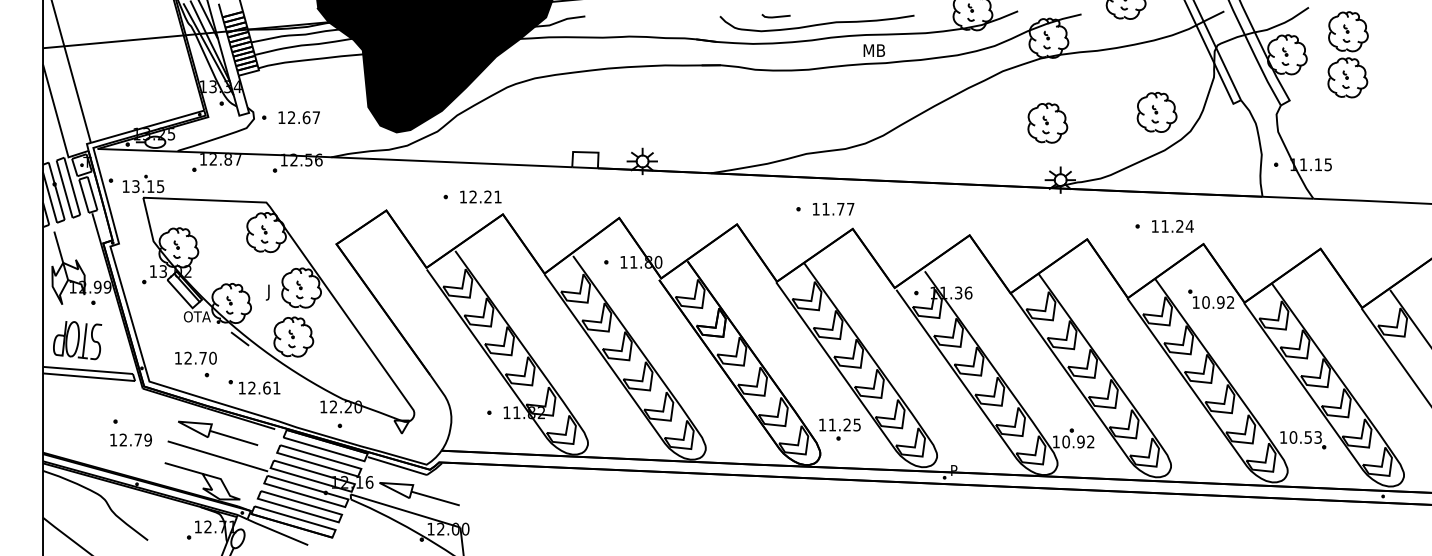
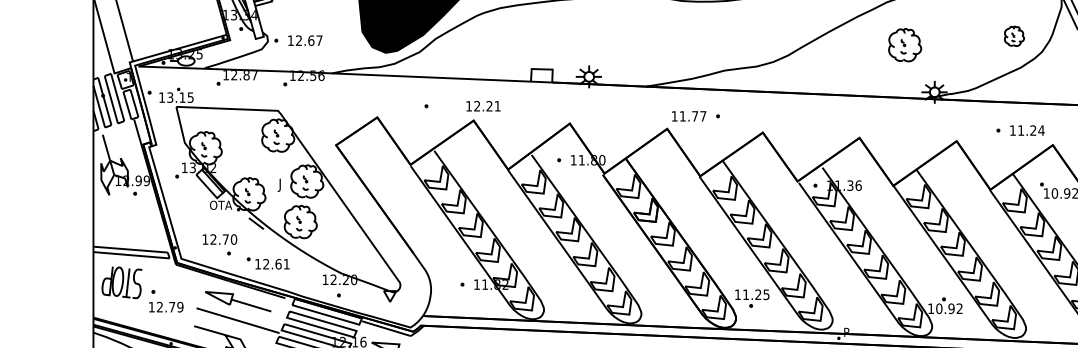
part: (1156, 112) -> (1013, 36), size x0.6
part: (1047, 122) -> (904, 44), moved
text: (480, 196) -> (483, 105), moved
text: (833, 209) -> (689, 116), moved
part: (77, 340) -> (121, 282), moved

